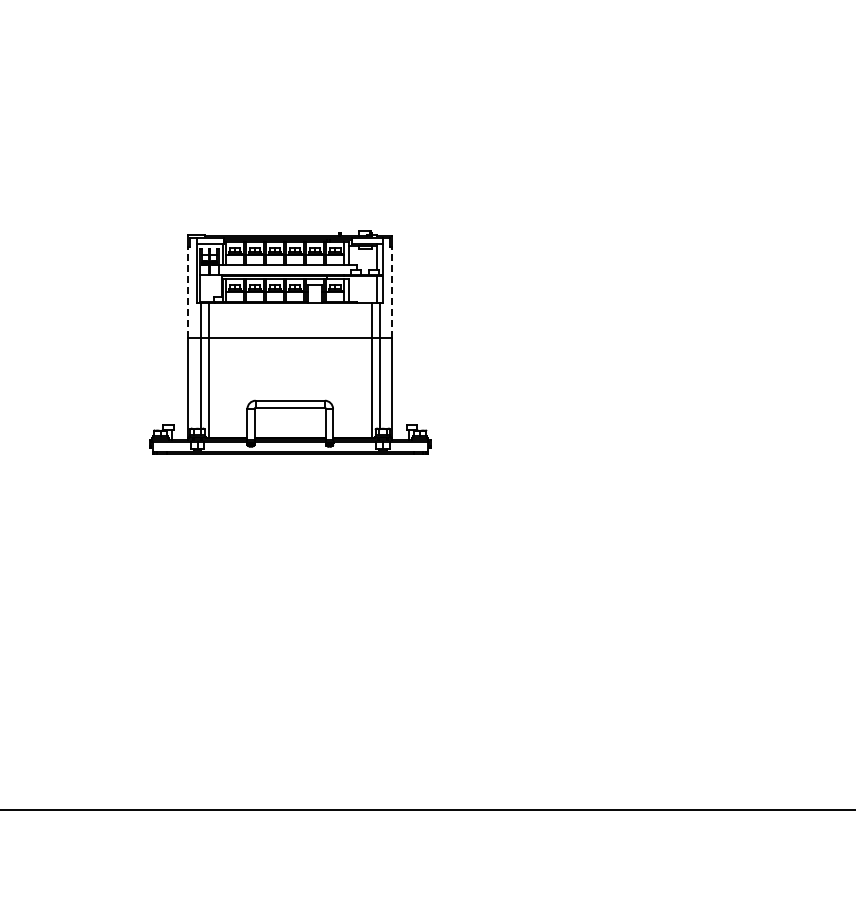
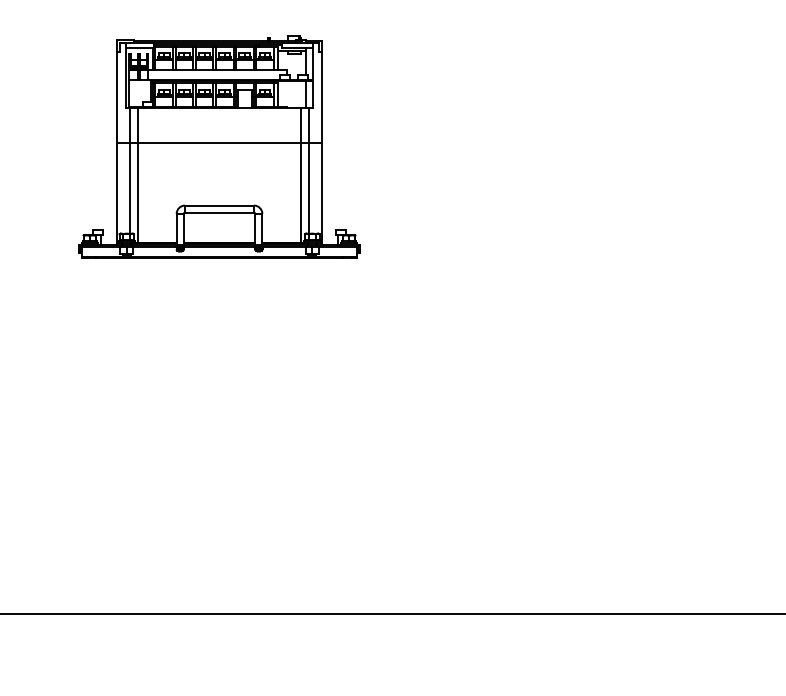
line: (188, 292) -> (117, 97), dashed -> solid
line: (392, 292) -> (321, 97), dashed -> solid

